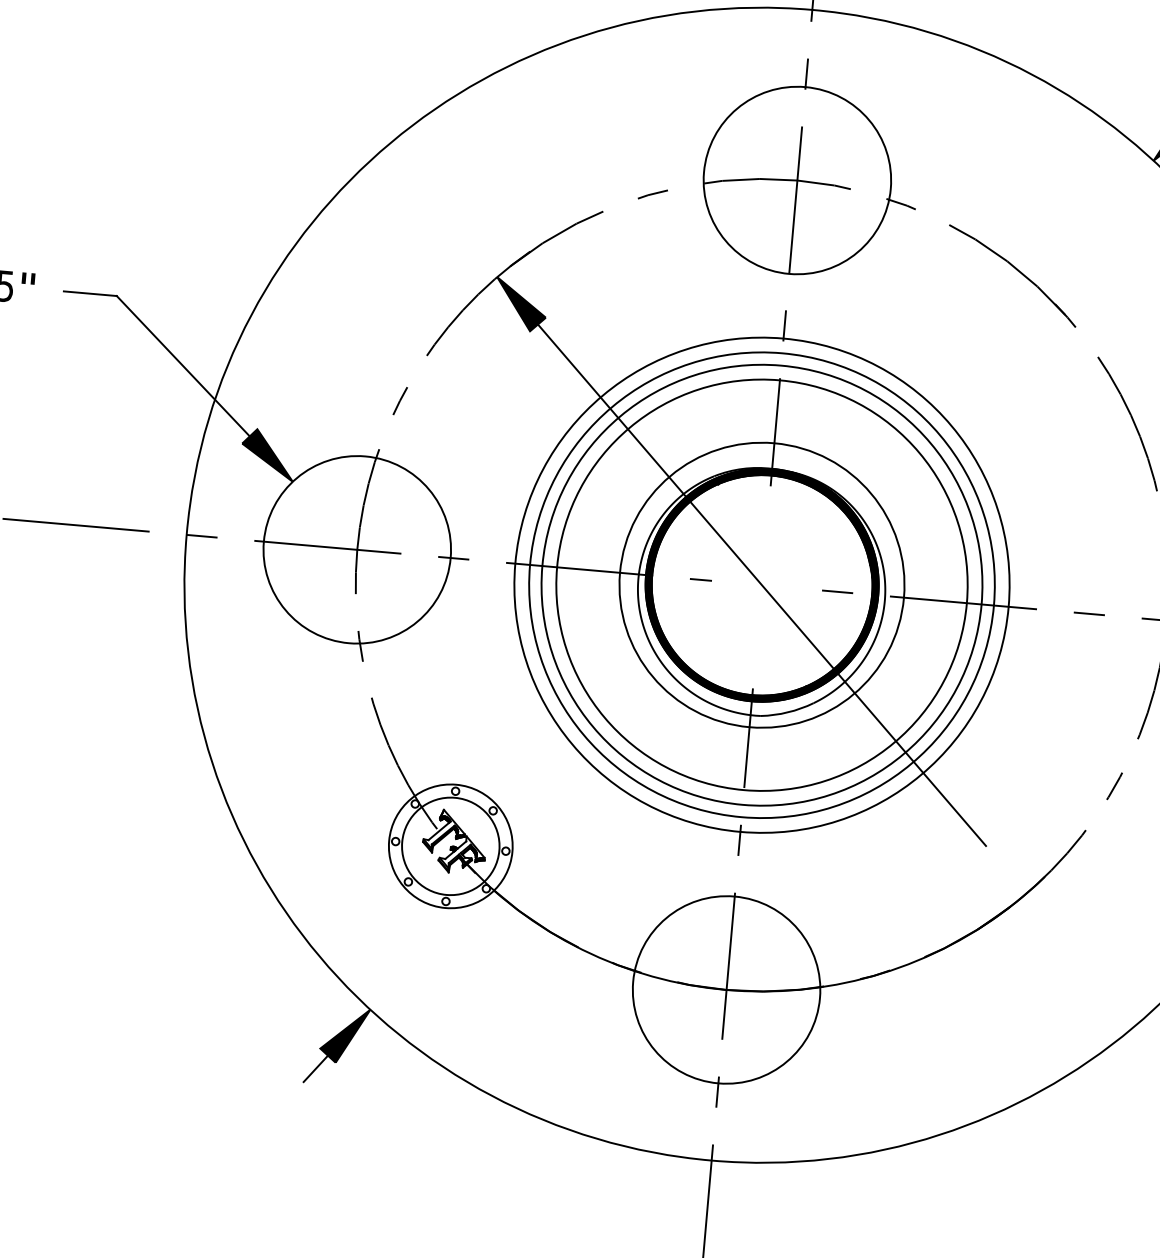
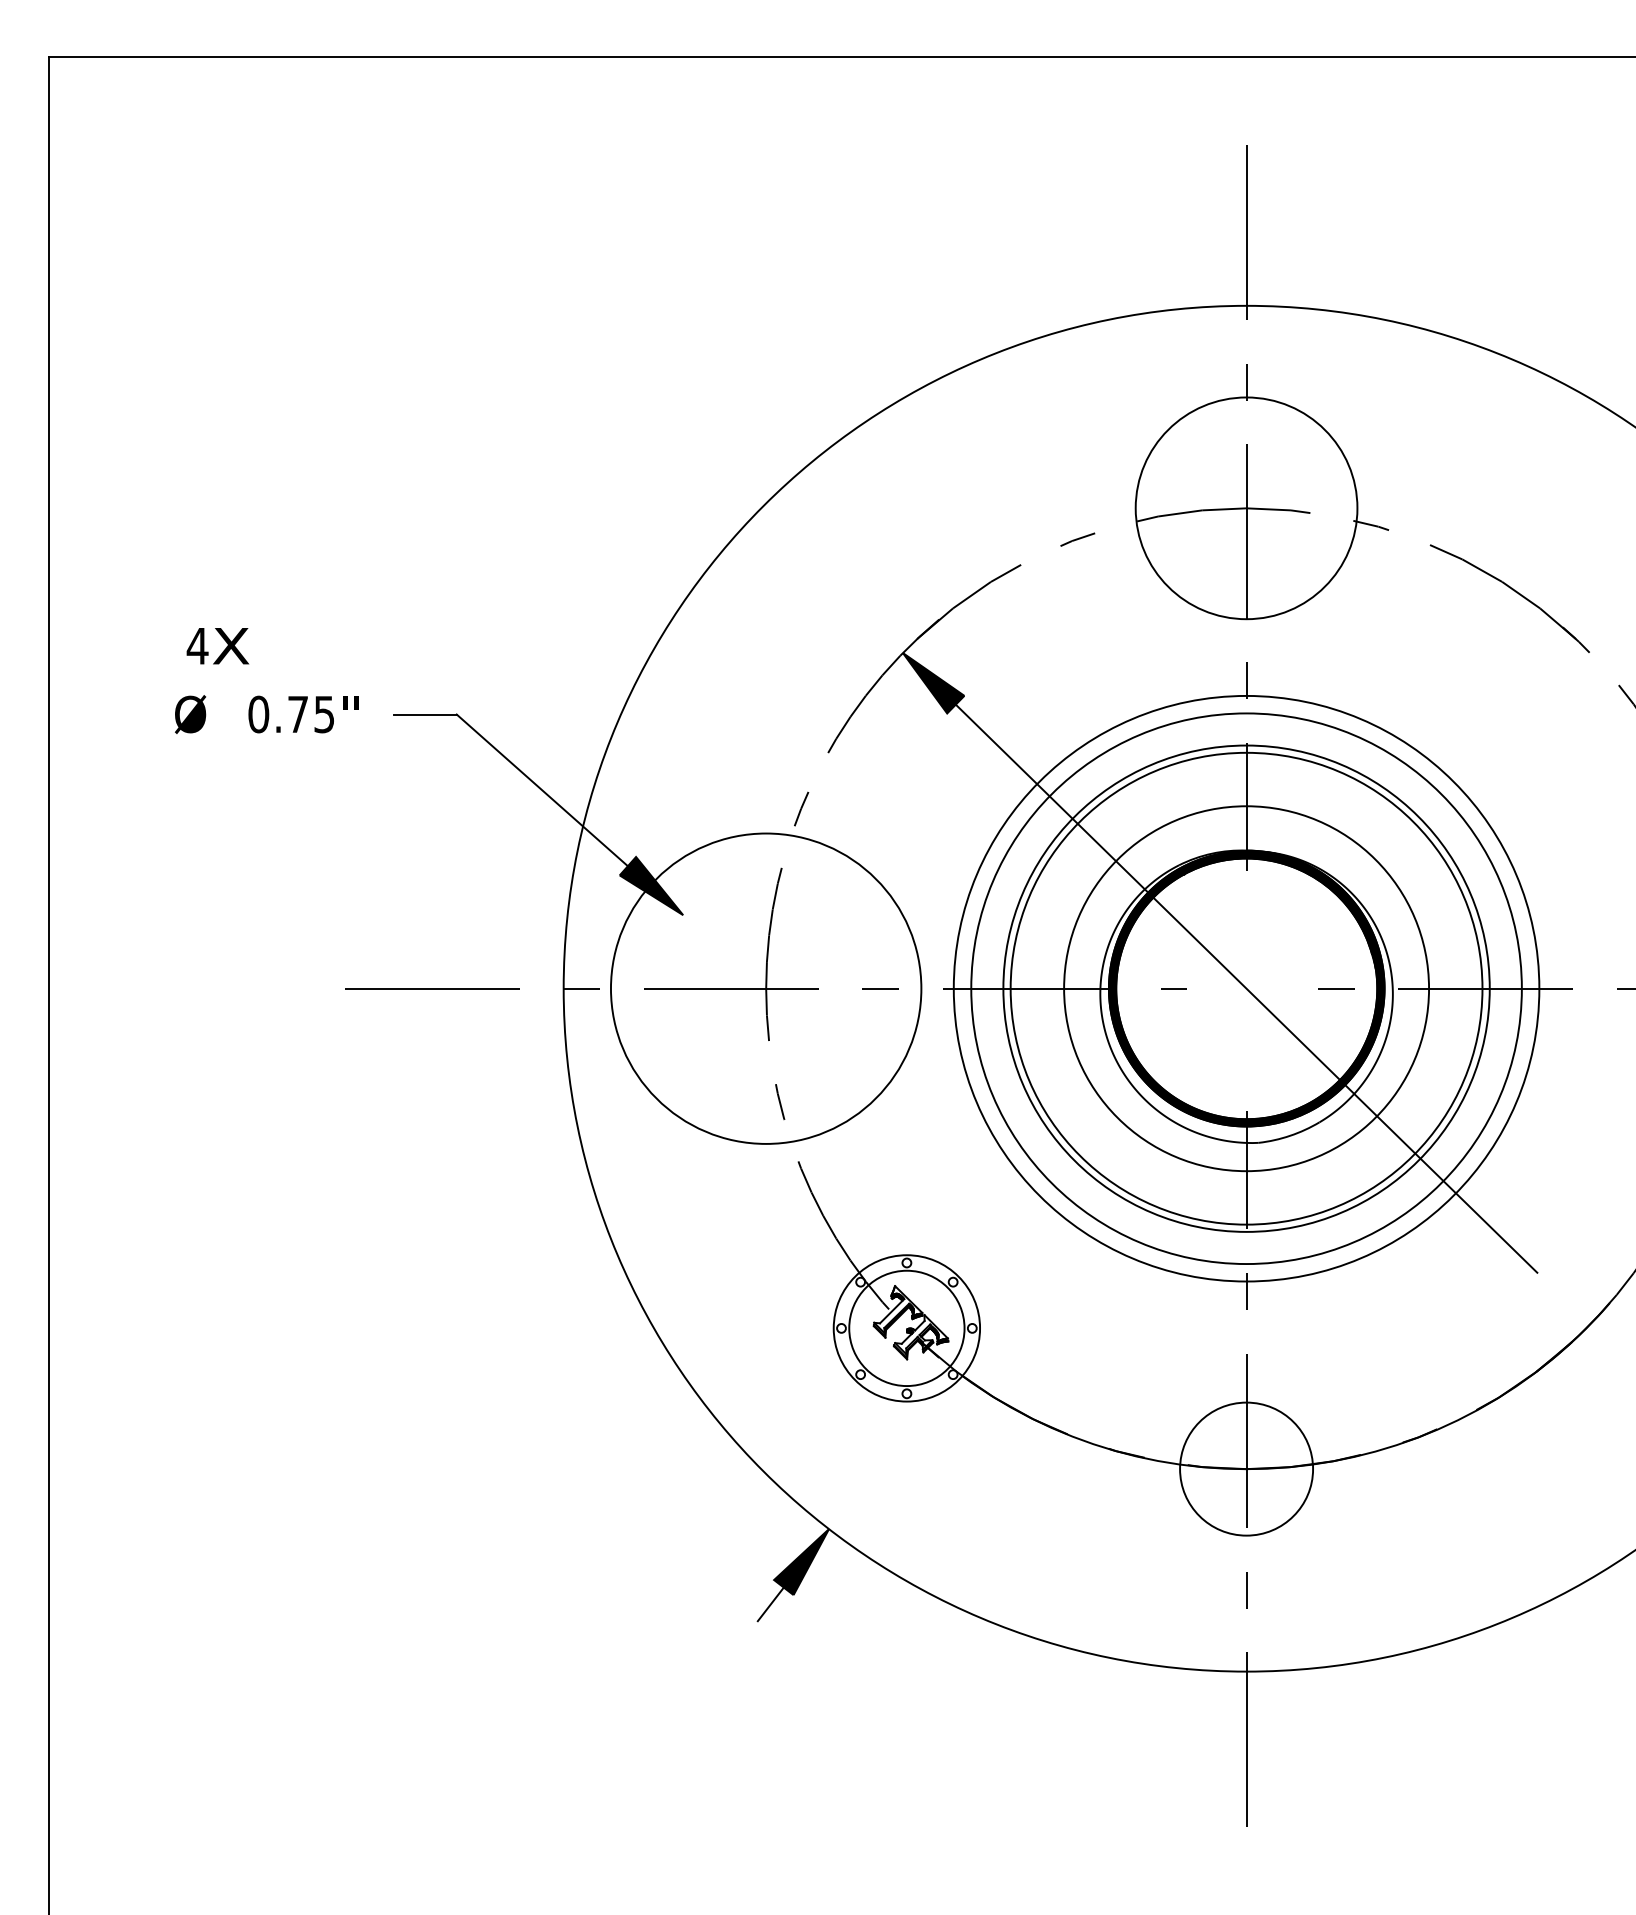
circle: (357, 549) -> (766, 988), size x1.4
circle: (761, 585) -> (1246, 988), size x0.7
circle: (761, 585) -> (1246, 988), size x1.4
circle: (726, 989) -> (1246, 1468), size x0.6

